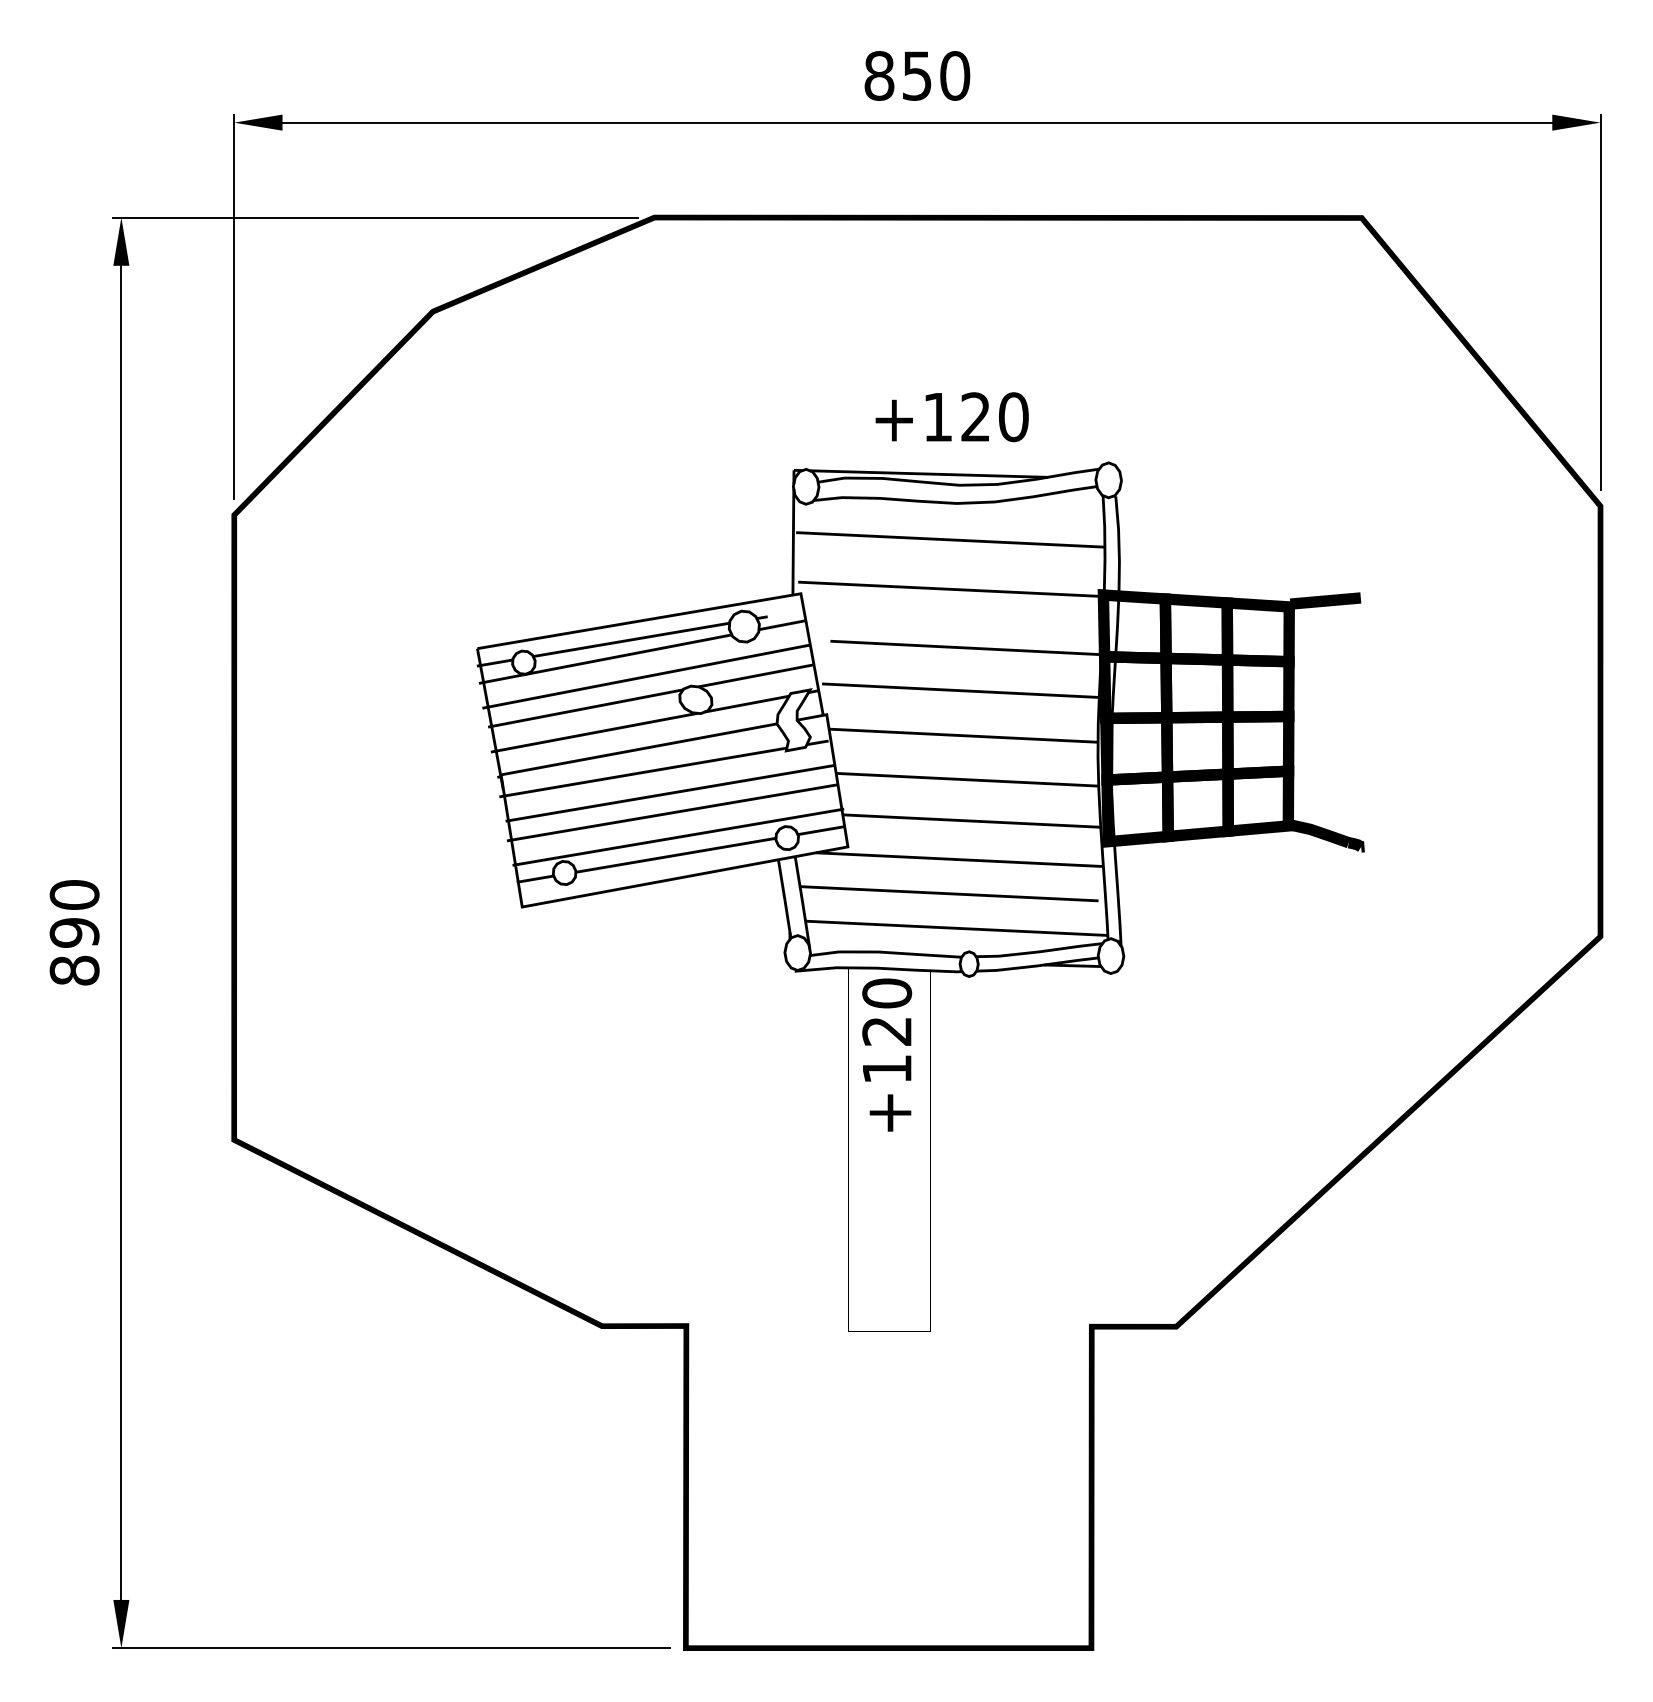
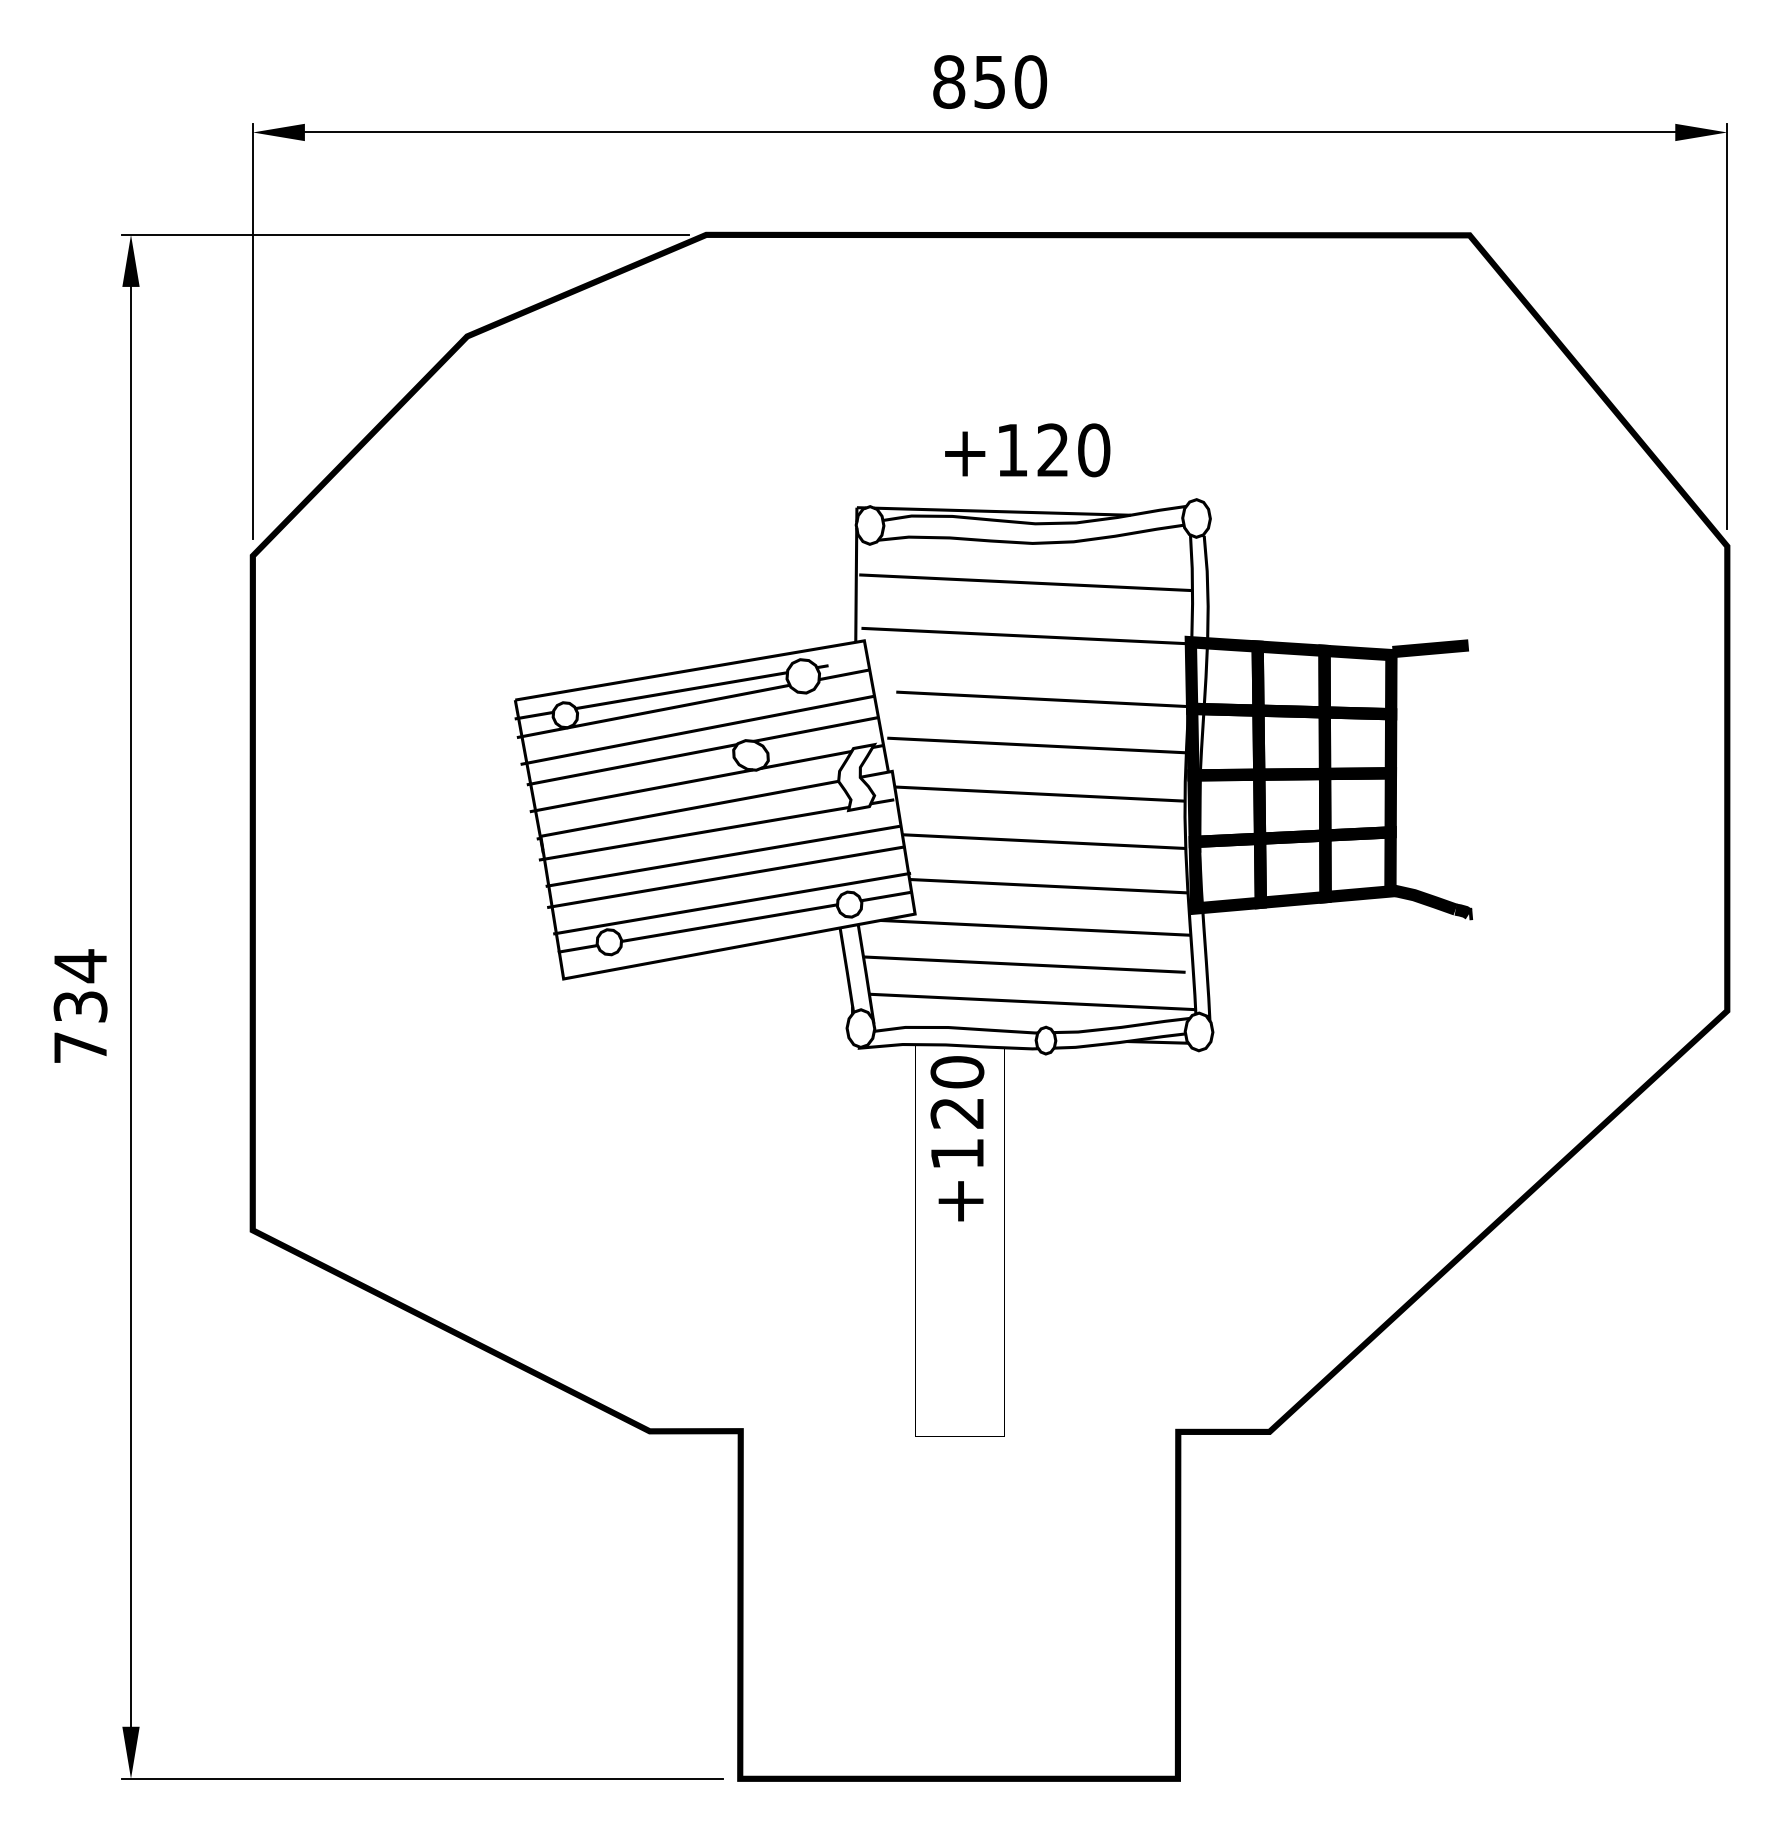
text: (74, 932) -> (80, 1006), 890 -> 734

